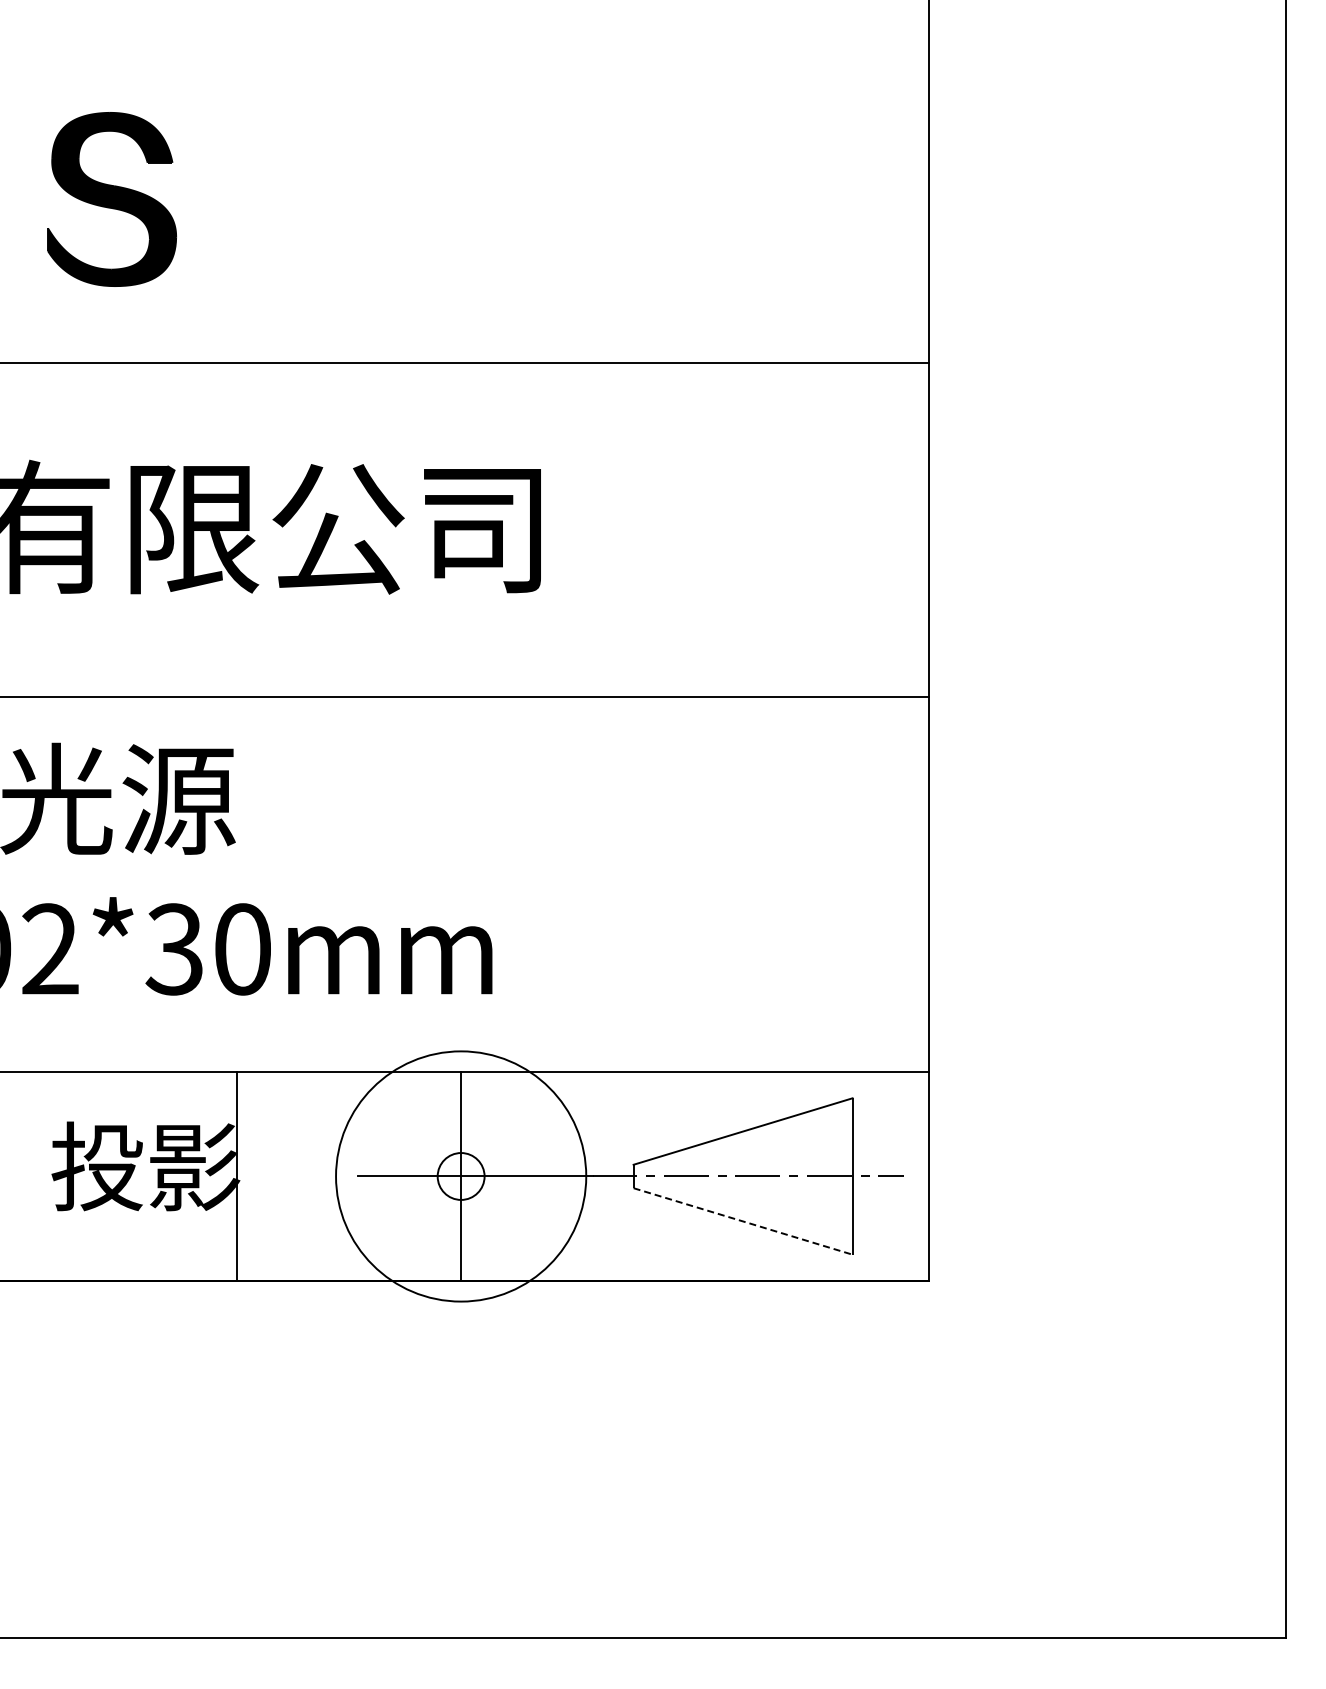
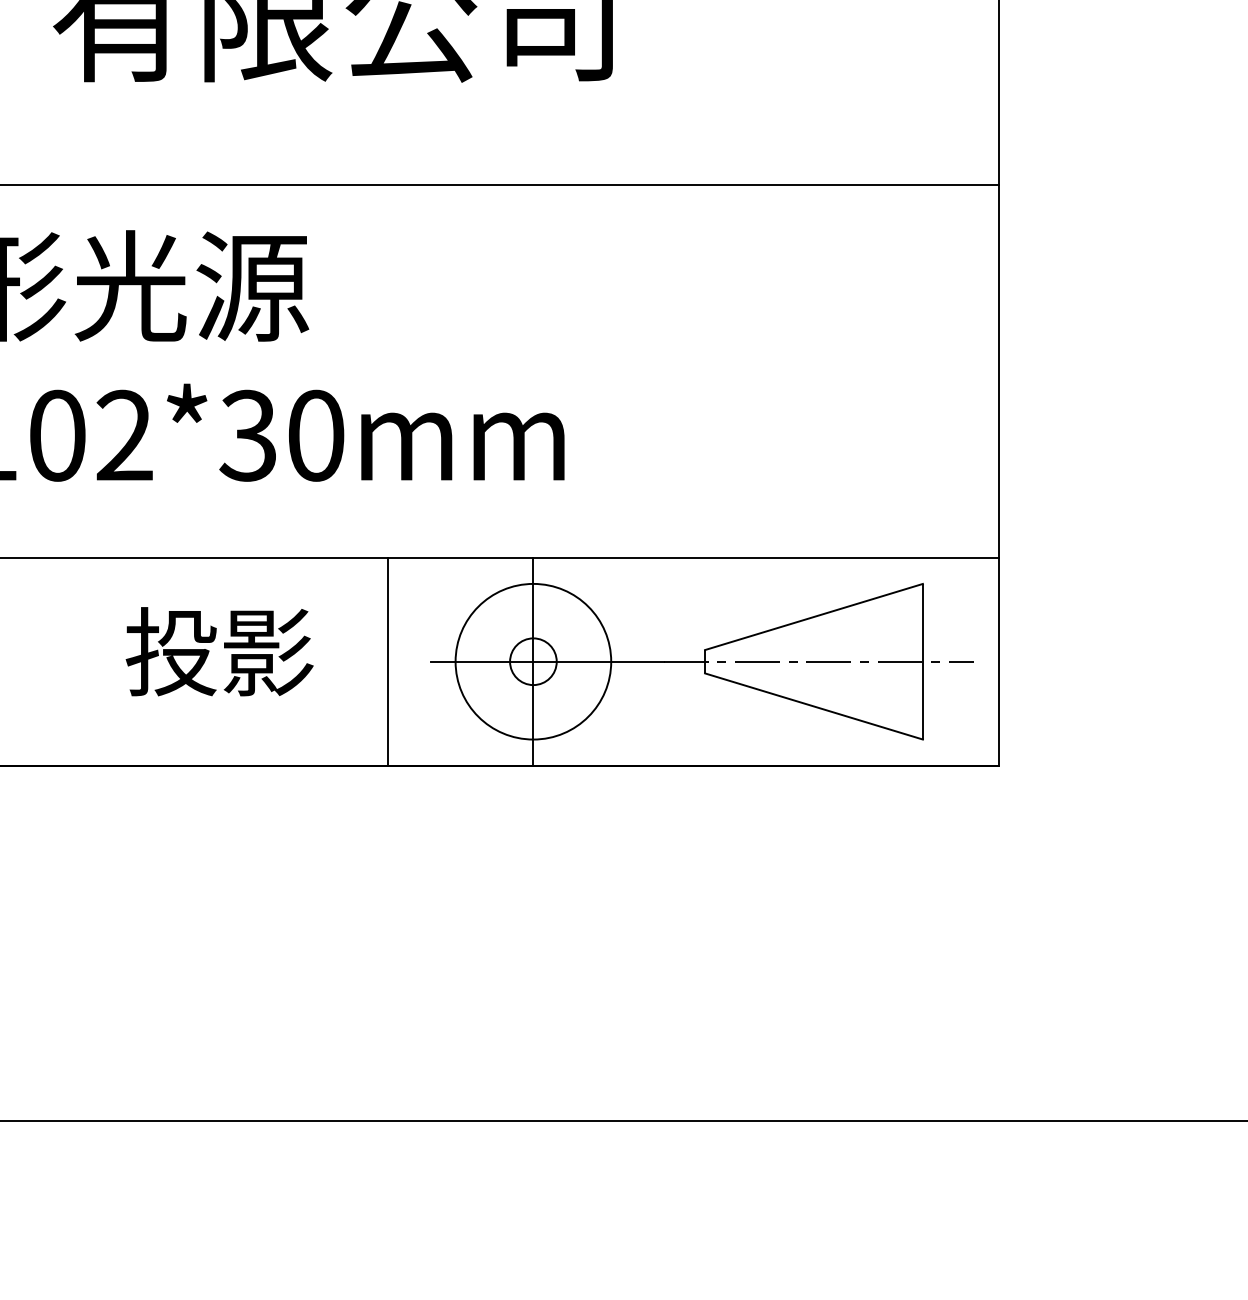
line: (236, 1176) -> (387, 661), moved
circle: (460, 1176) -> (532, 661), size x0.62
line: (743, 1221) -> (814, 706), dashed -> solid

